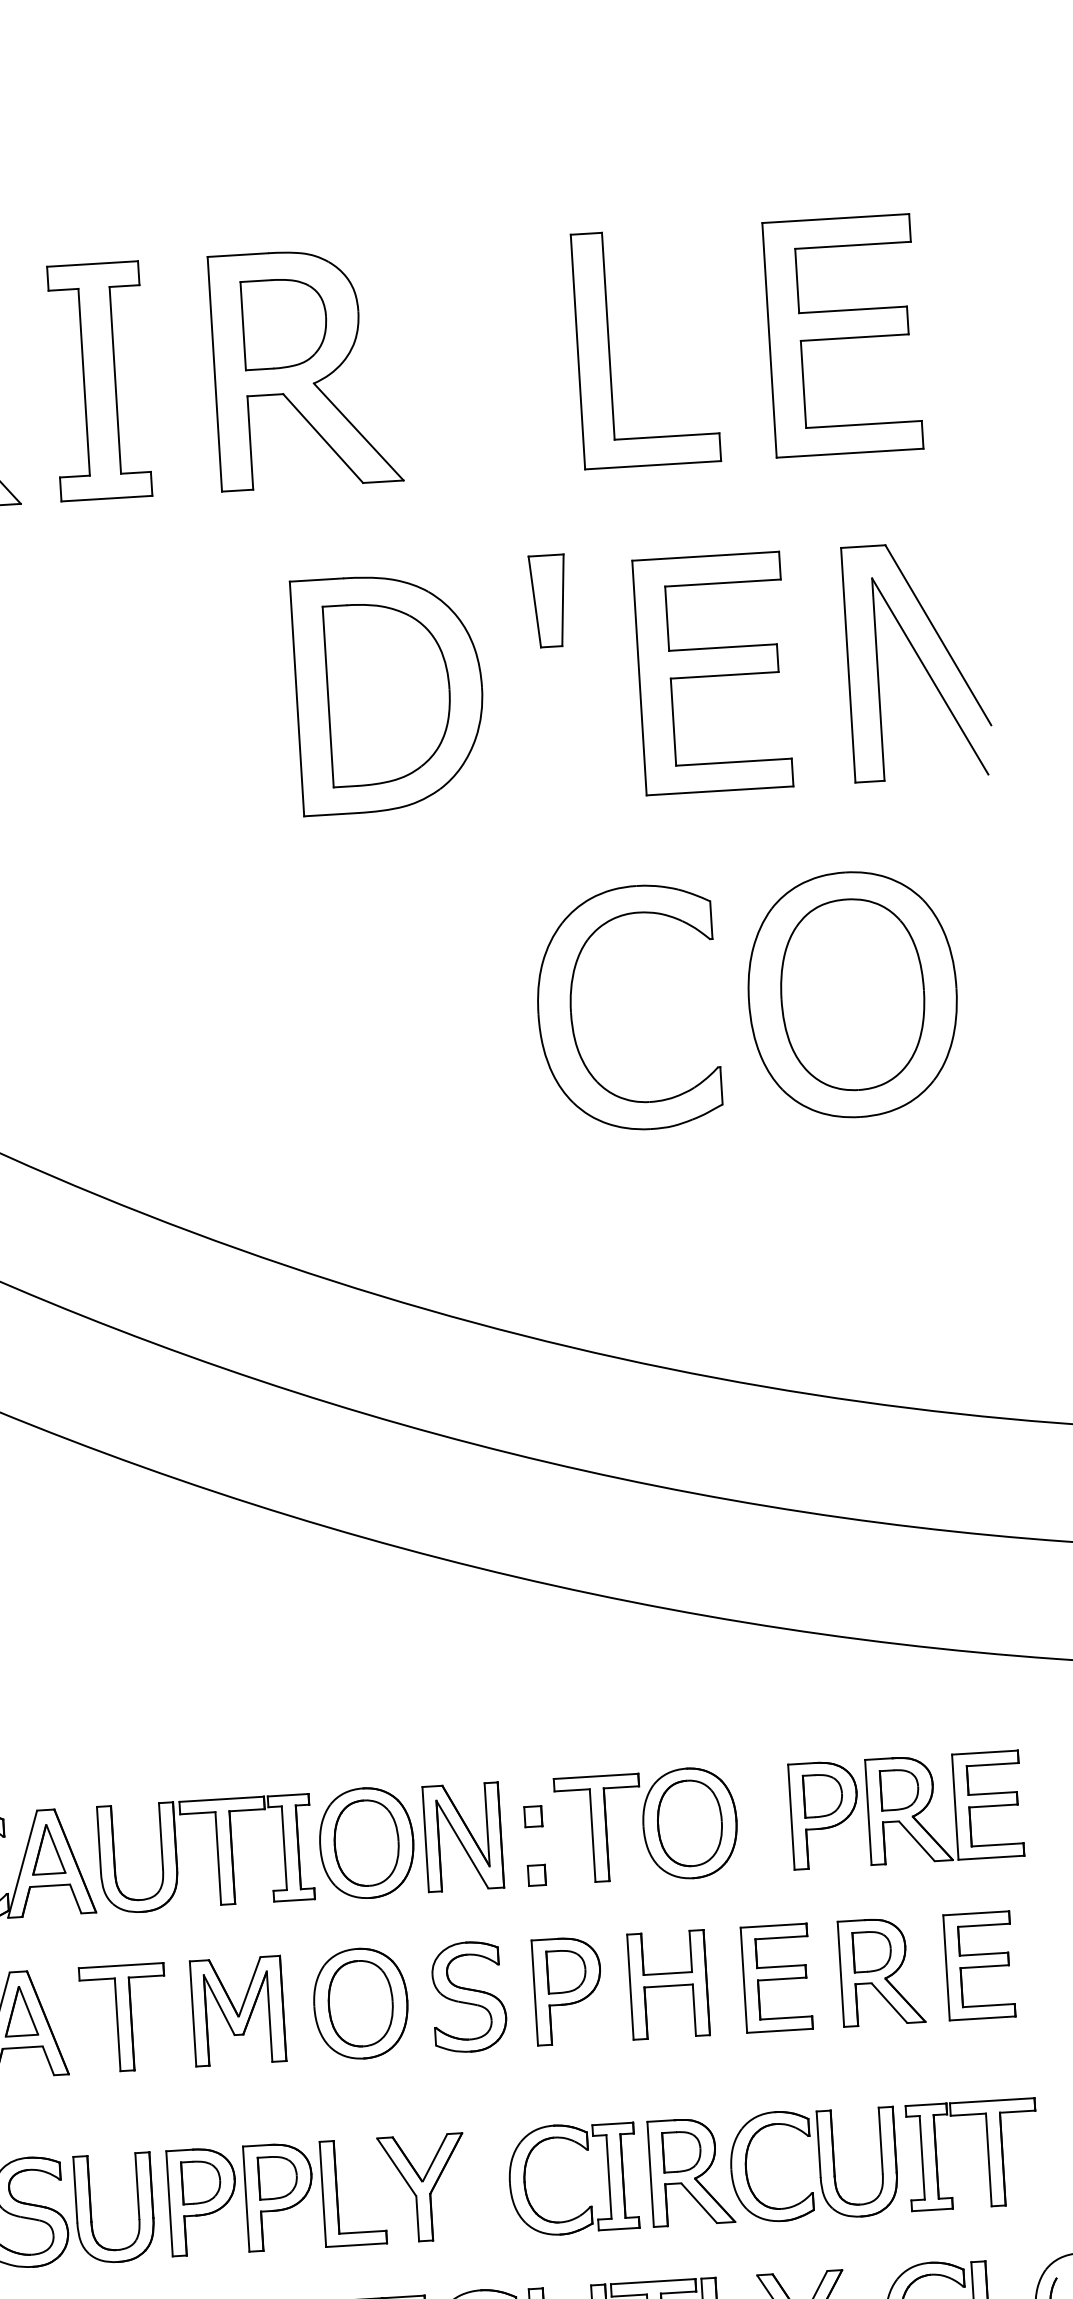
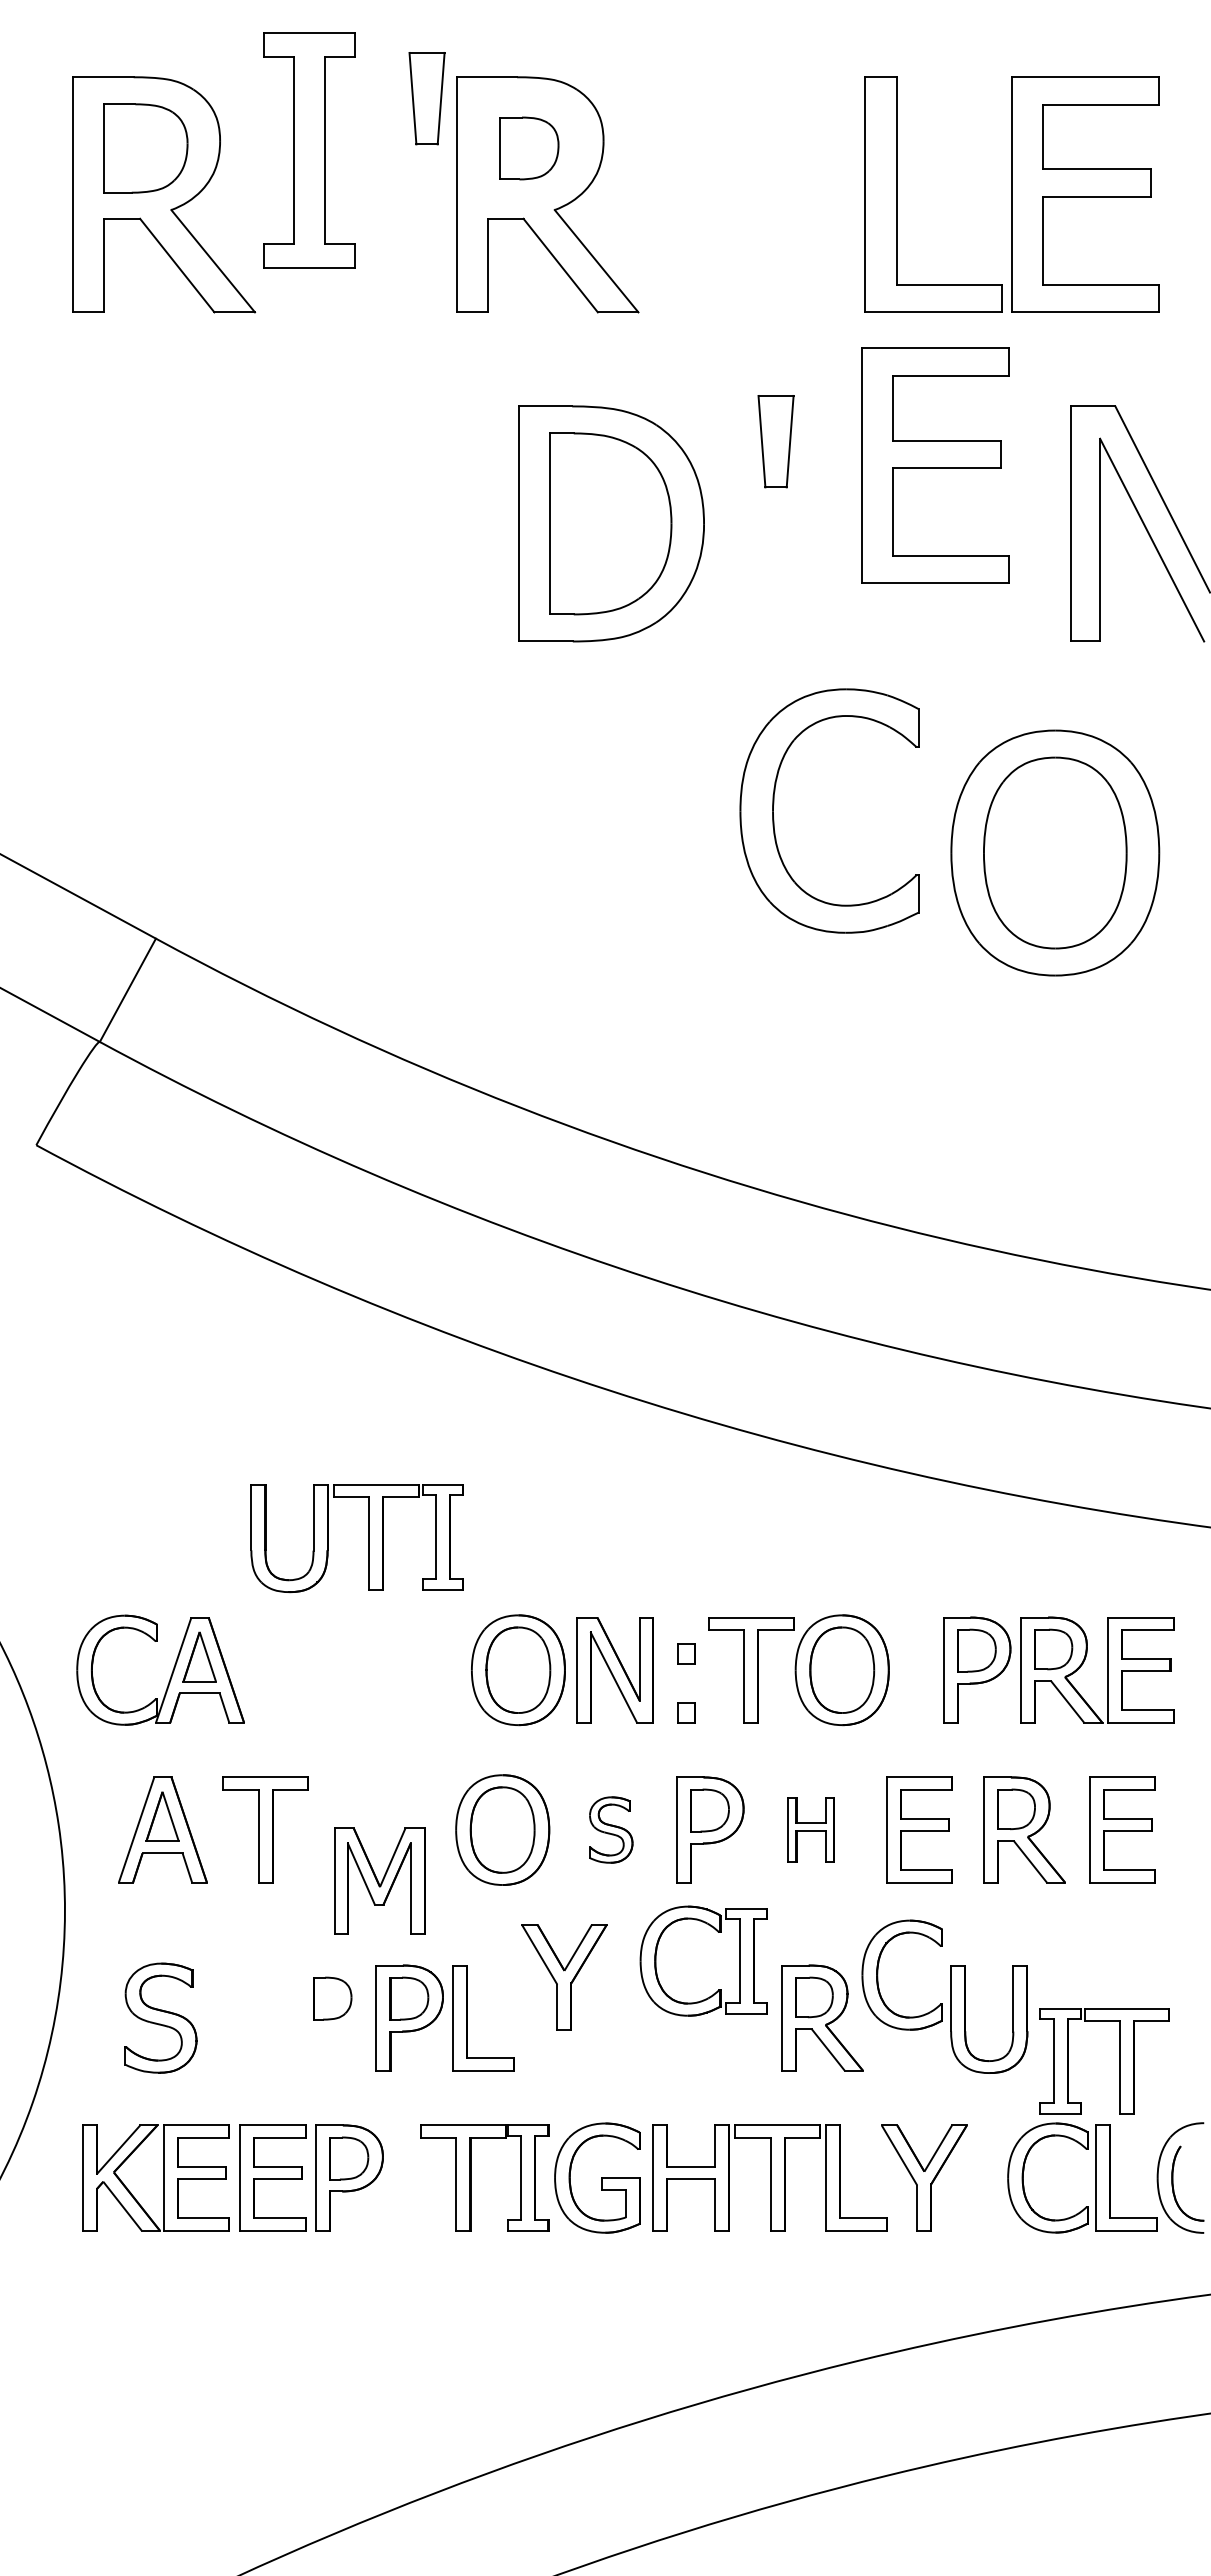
part: (179, 279) -> (426, 98), added
part: (284, 323) -> (529, 148), size x0.7
part: (610, 349) -> (897, 194), moved
part: (100, 380) -> (309, 150), moved
part: (713, 673) -> (935, 465), moved
part: (572, 1005) -> (774, 804), moved
part: (217, 1853) -> (368, 1538), moved
part: (667, 1984) -> (810, 1829), size x0.6
part: (468, 1996) -> (610, 1829), size x0.6
part: (237, 2010) -> (379, 1880), moved
part: (584, 2149) -> (717, 1932), moved
part: (987, 2154) -> (1119, 2061), moved
part: (747, 2167) -> (878, 1974), moved
part: (423, 2188) -> (564, 1977), moved
part: (203, 2201) -> (333, 2017), removed
part: (91, 2209) -> (221, 2019), removed

